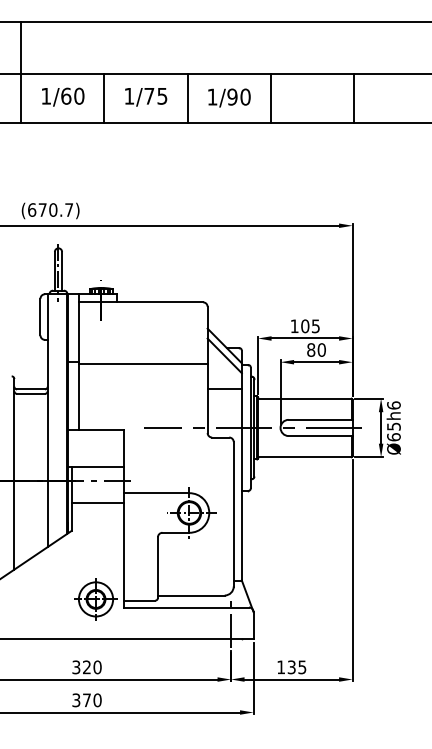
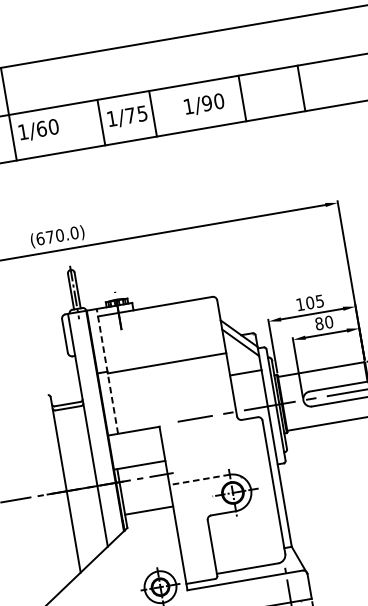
text: (63, 96) -> (39, 129), moved
line: (104, 98) -> (101, 122), moved
line: (187, 98) -> (153, 113), moved
line: (353, 98) -> (301, 88), moved
text: (69, 209) -> (74, 232), (670.7) -> (670.0)
line: (78, 362) -> (107, 371), solid -> dashed
line: (156, 493) -> (199, 480), solid -> dashed
line: (97, 502) -> (148, 510), moved

